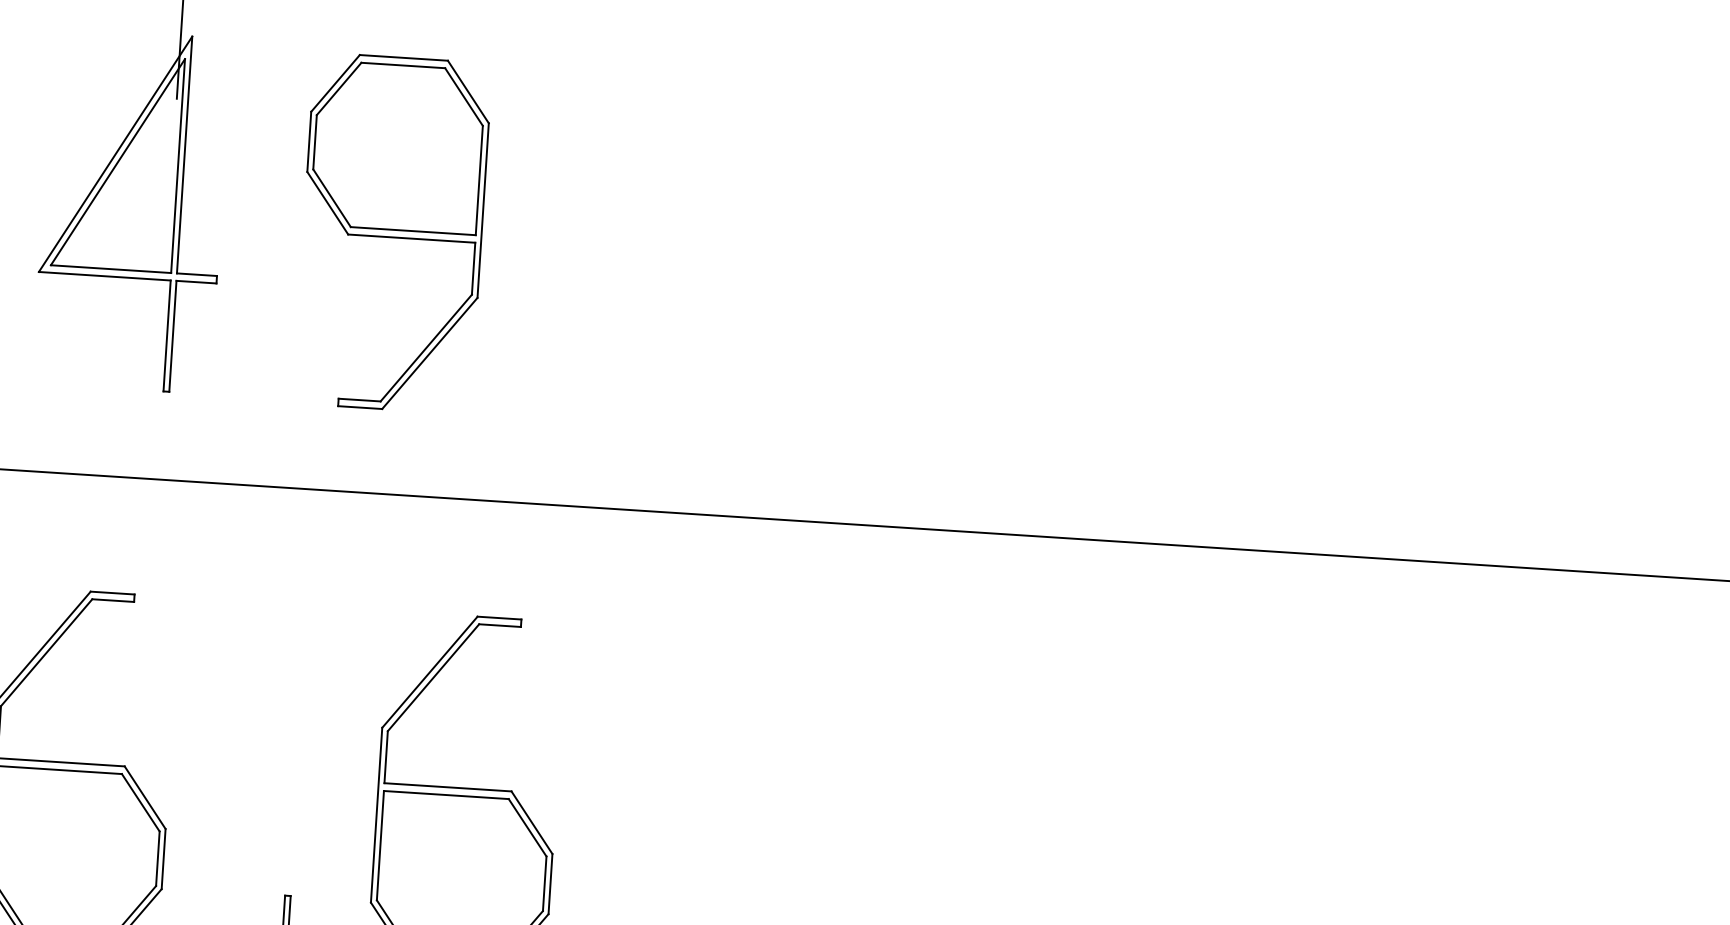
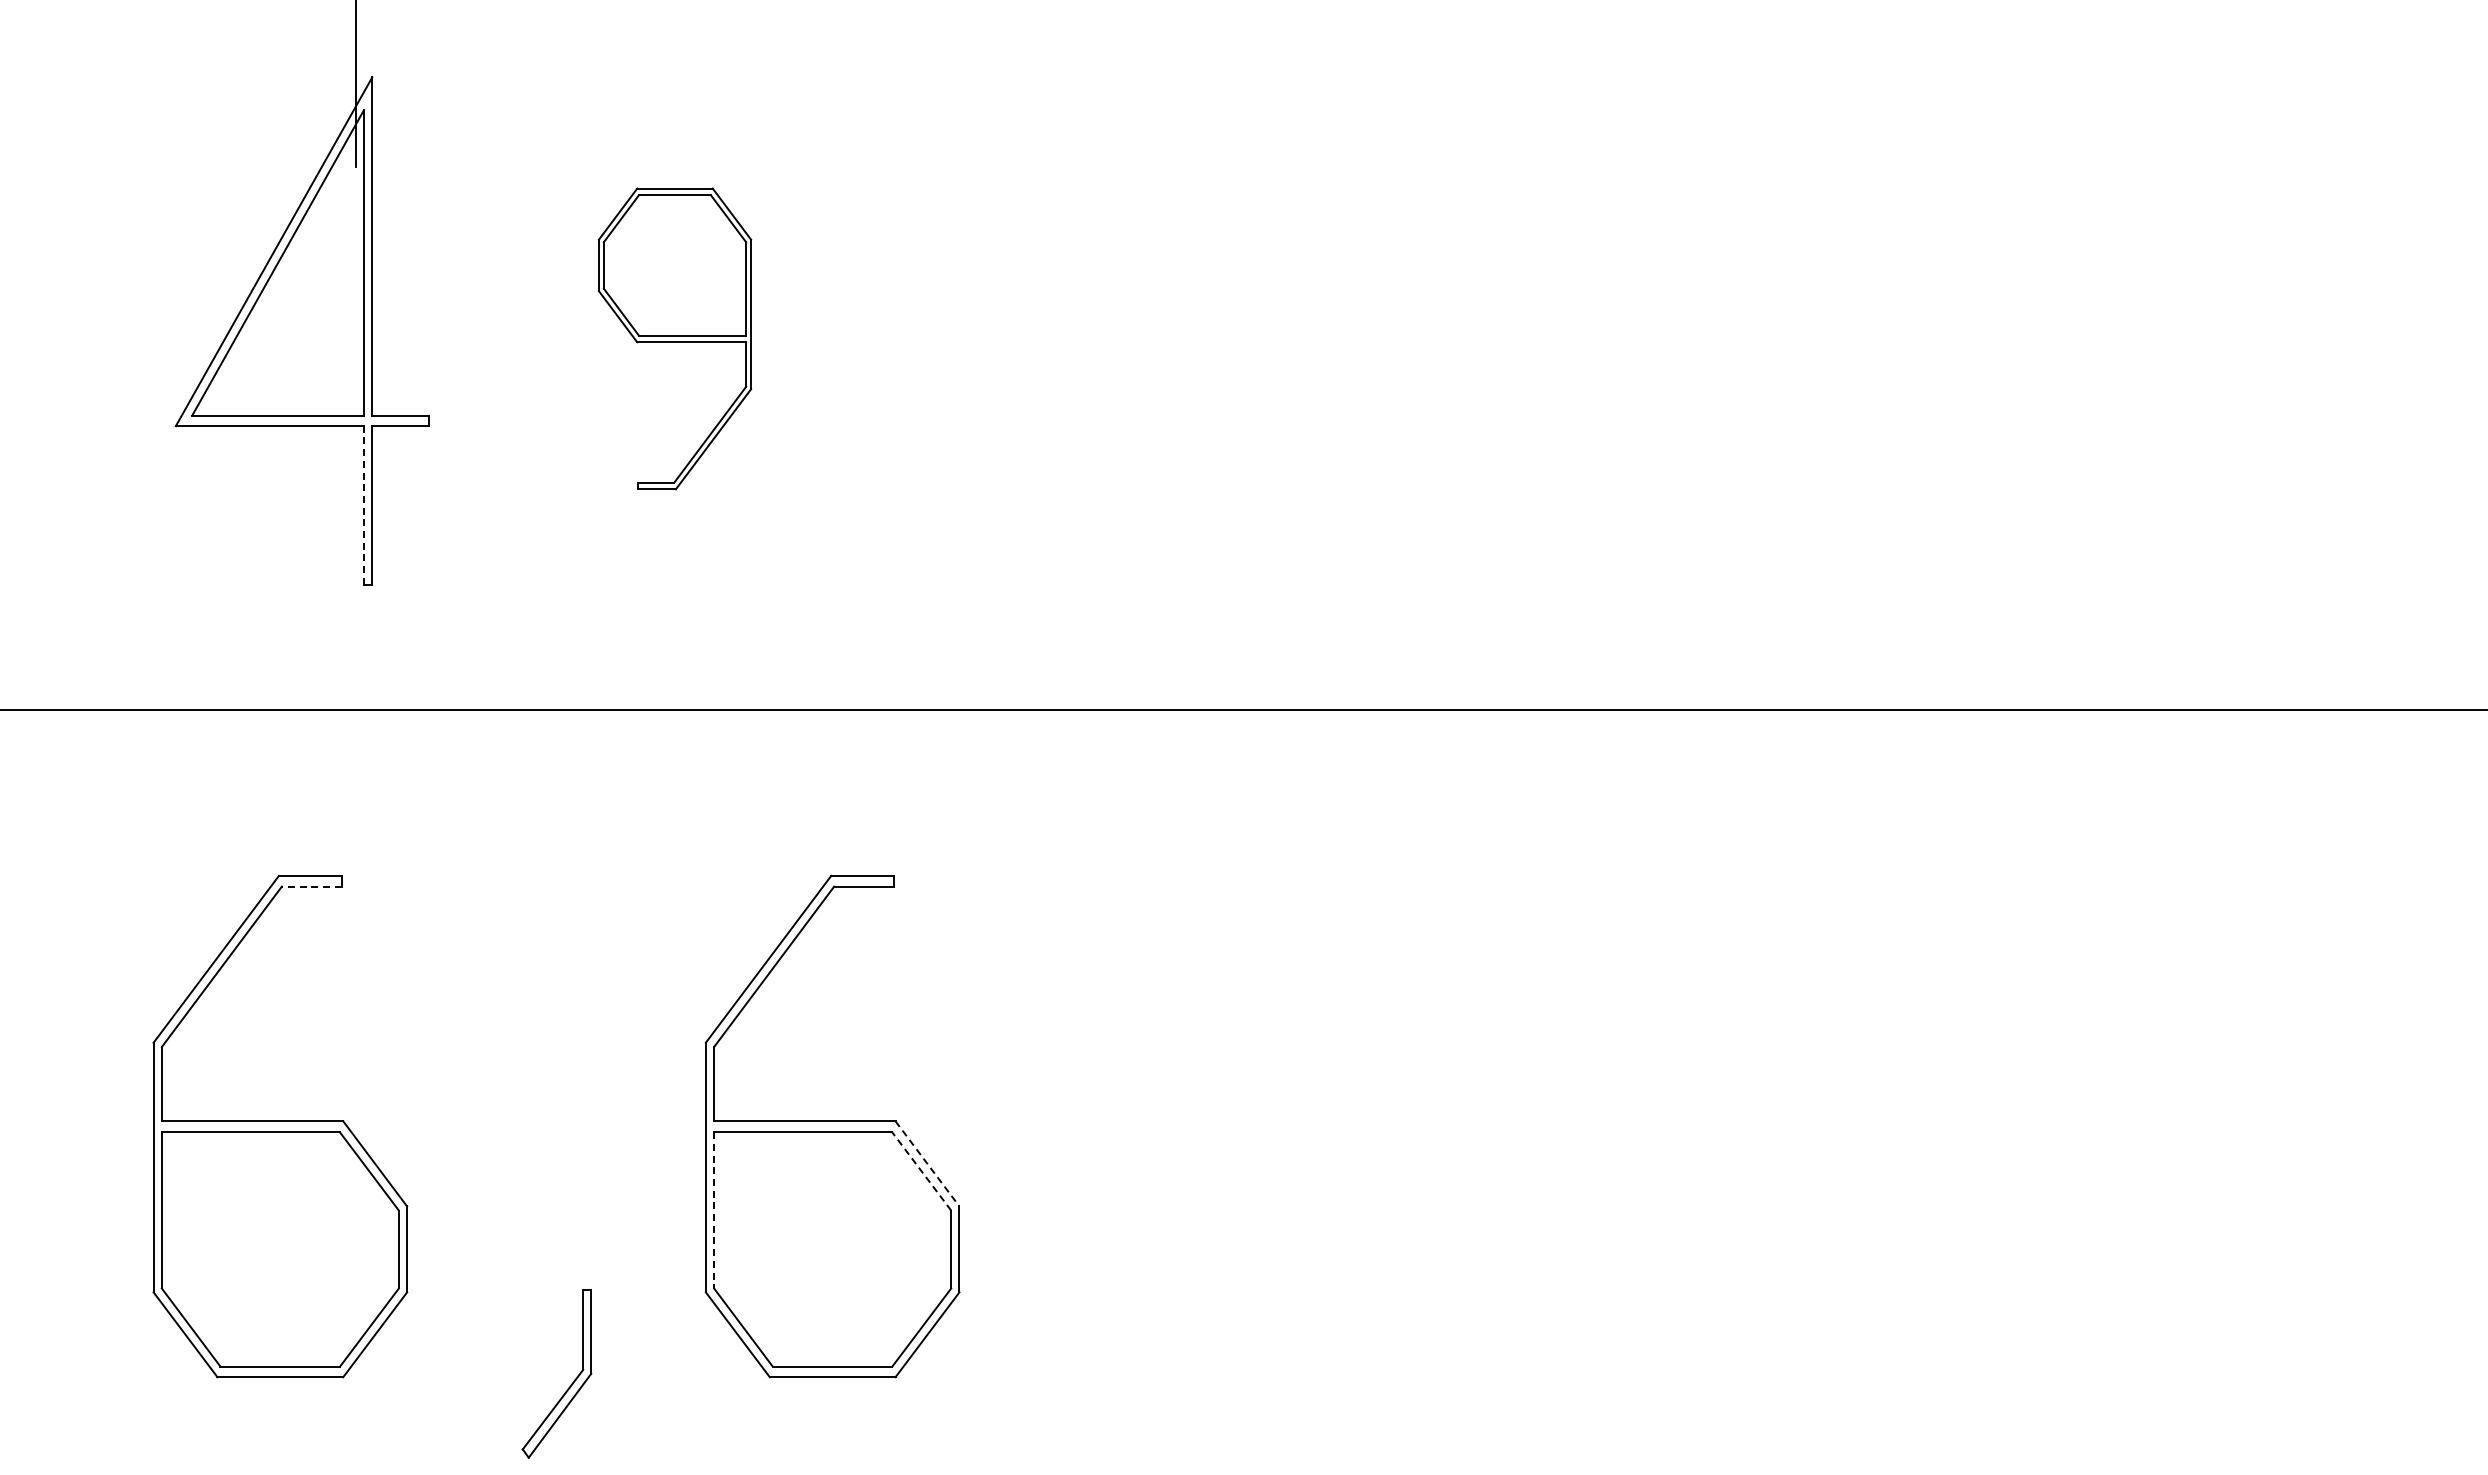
part: (392, 233) -> (674, 338), size x0.6
line: (166, 335) -> (363, 504), solid -> dashed
line: (113, 600) -> (311, 886), solid -> dashed
line: (531, 823) -> (927, 1164), solid -> dashed
line: (527, 827) -> (921, 1171), solid -> dashed
line: (380, 845) -> (714, 1210), solid -> dashed

